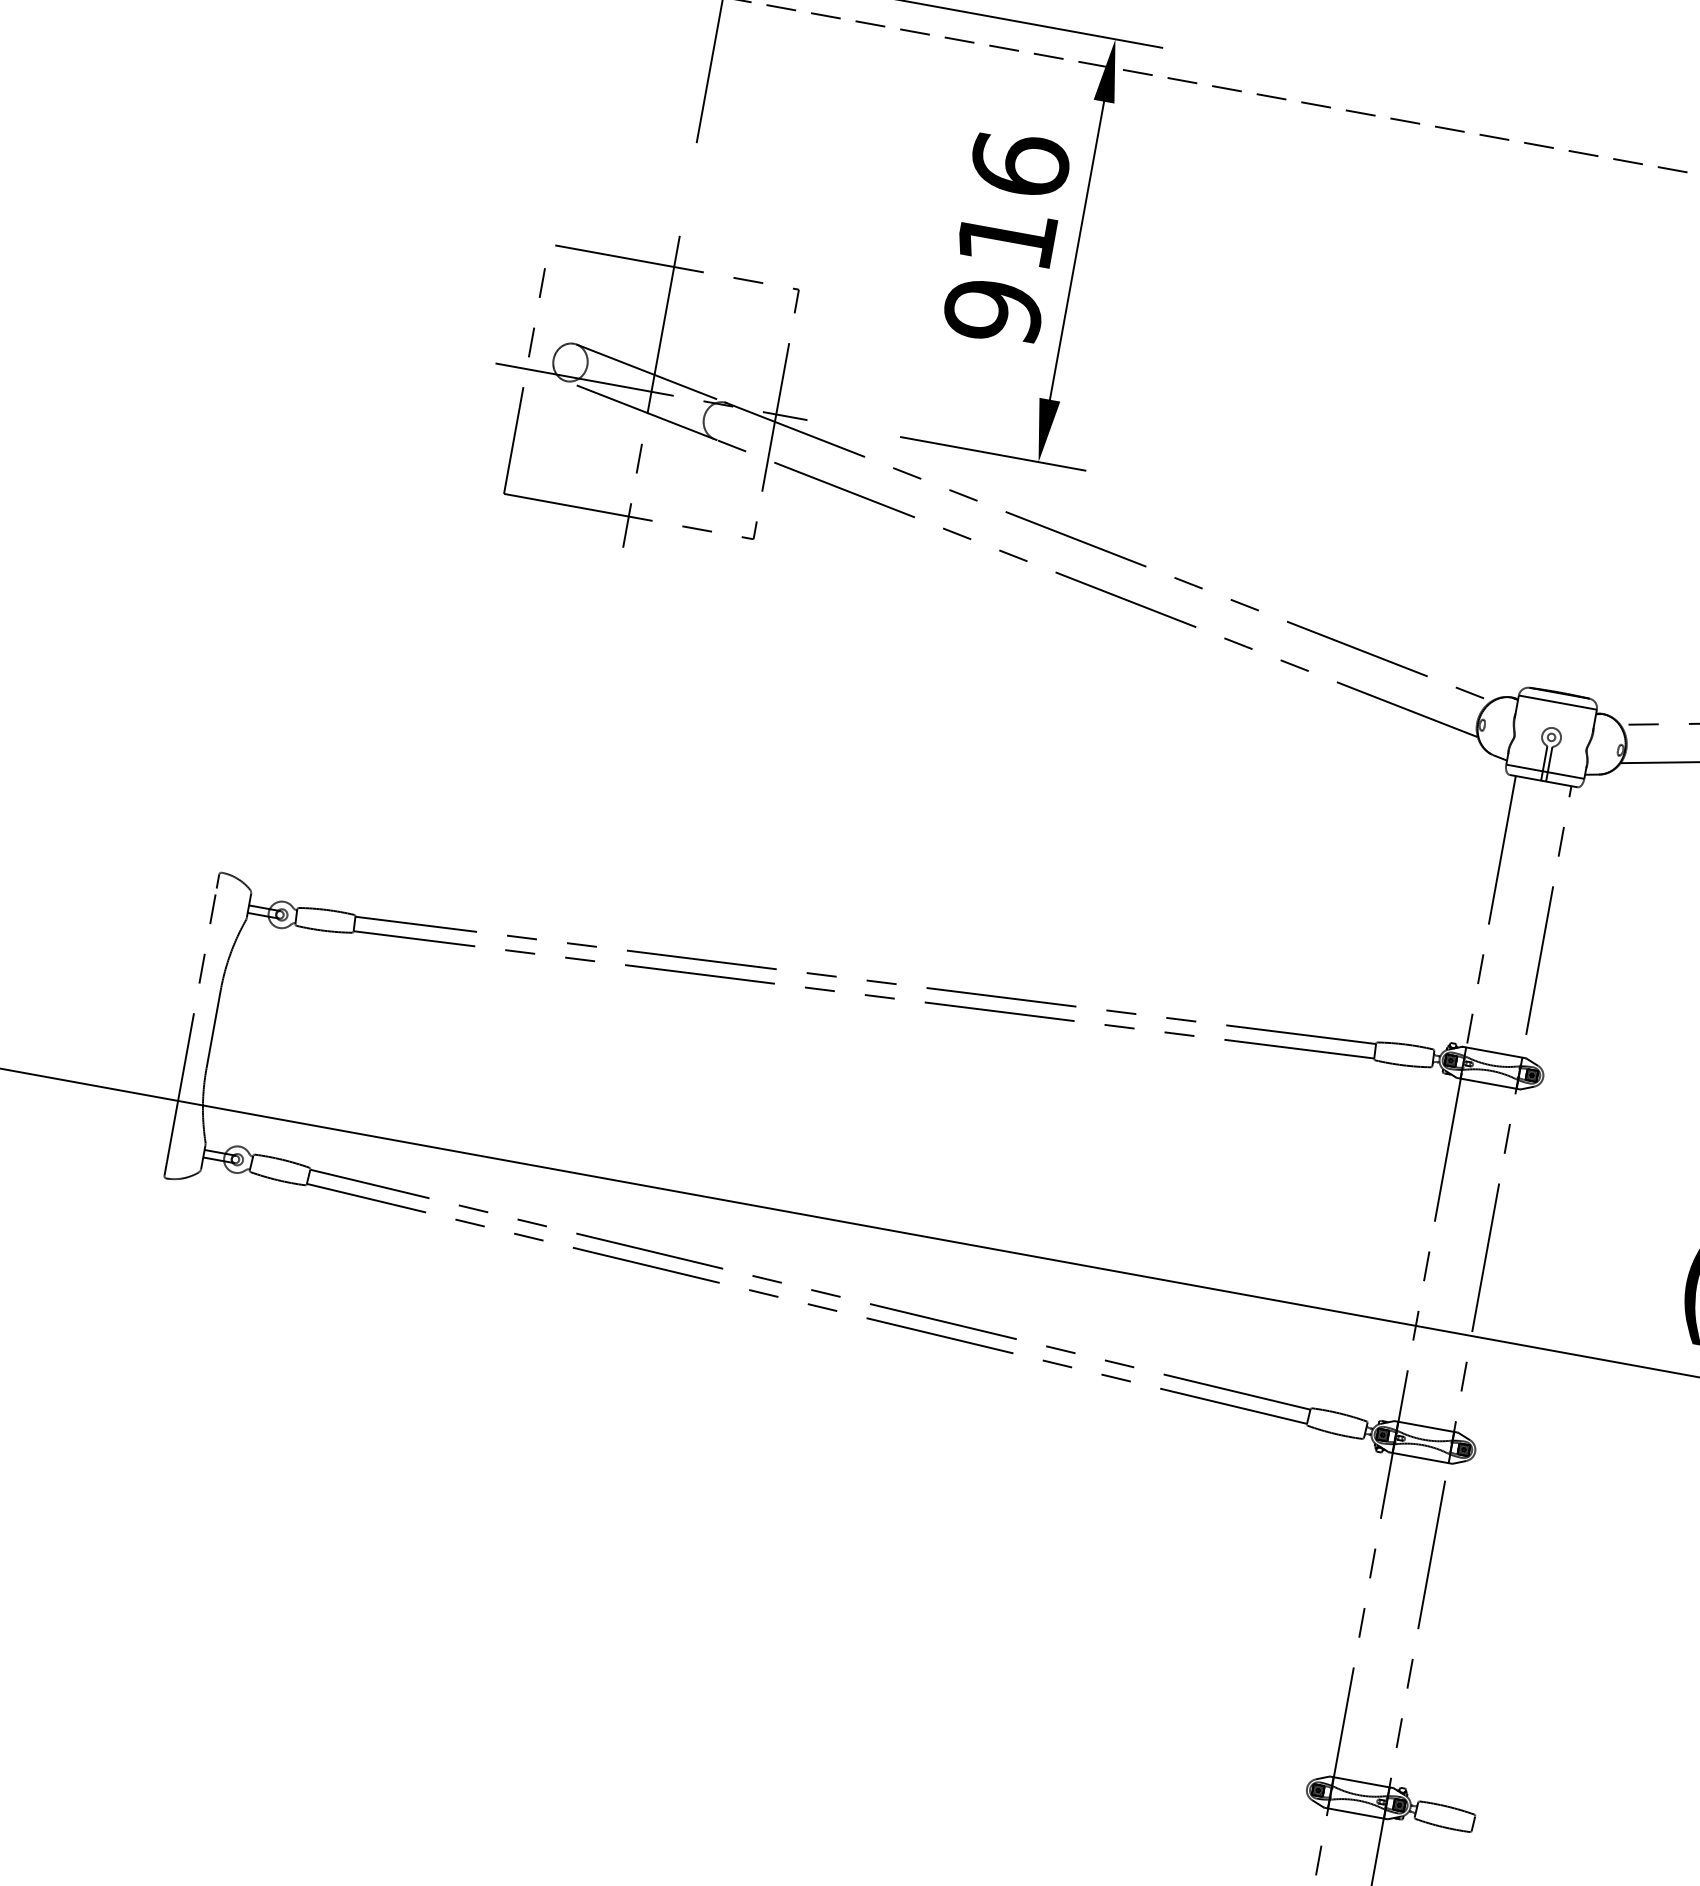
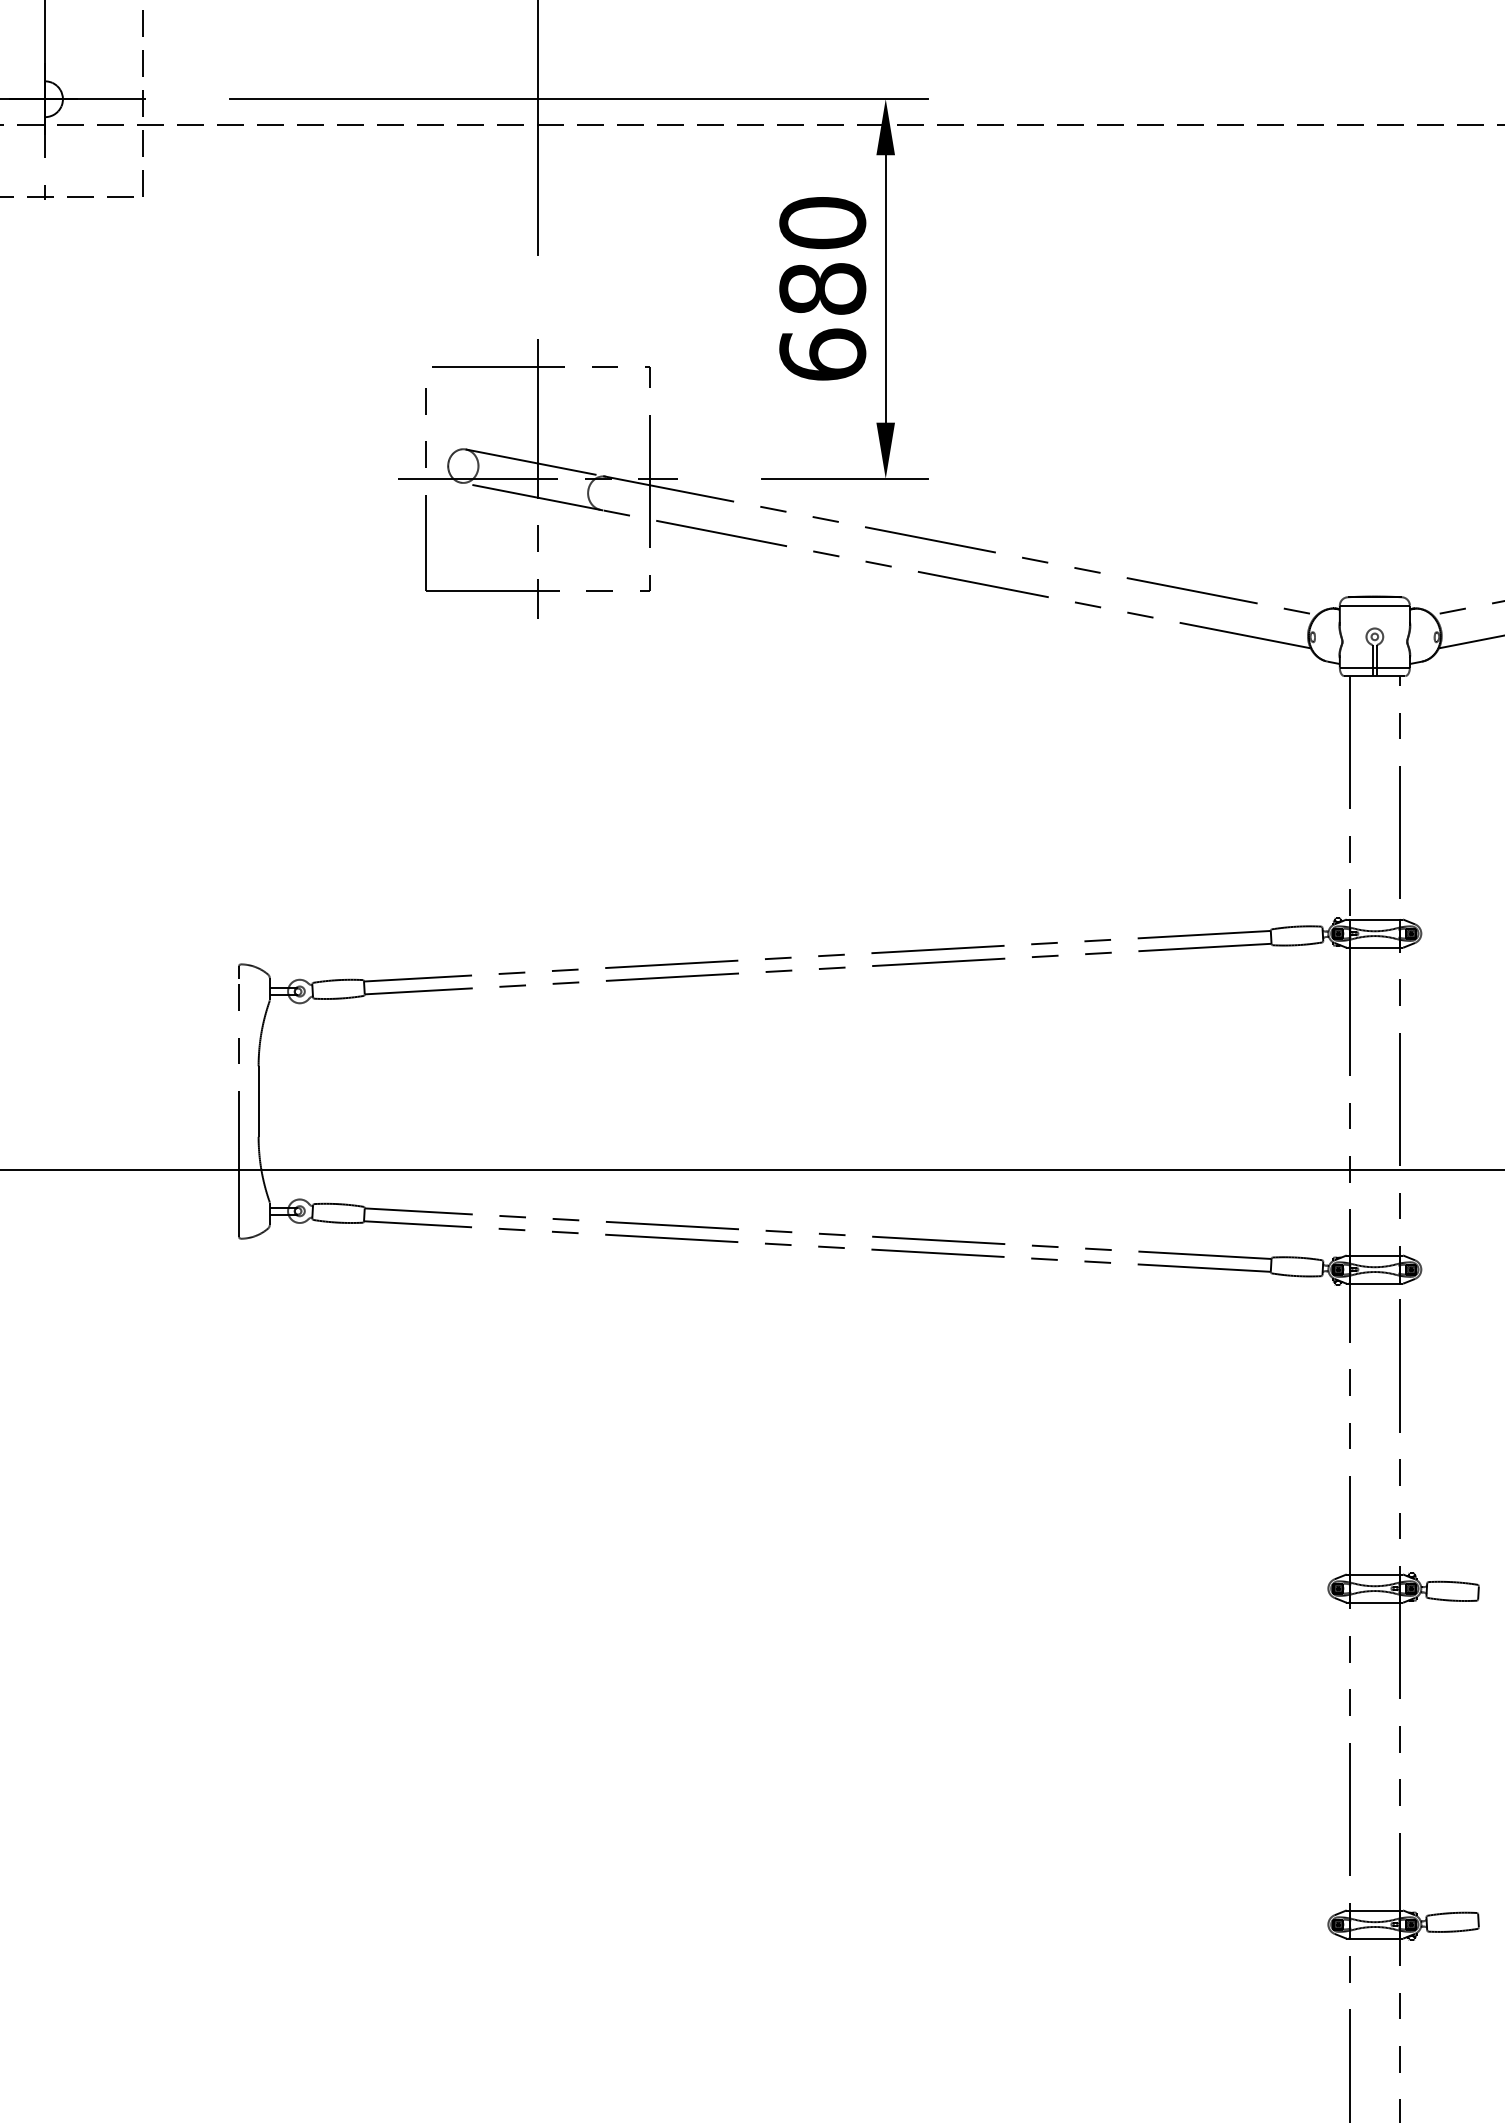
text: (1006, 237) -> (822, 288), 916 -> 680

